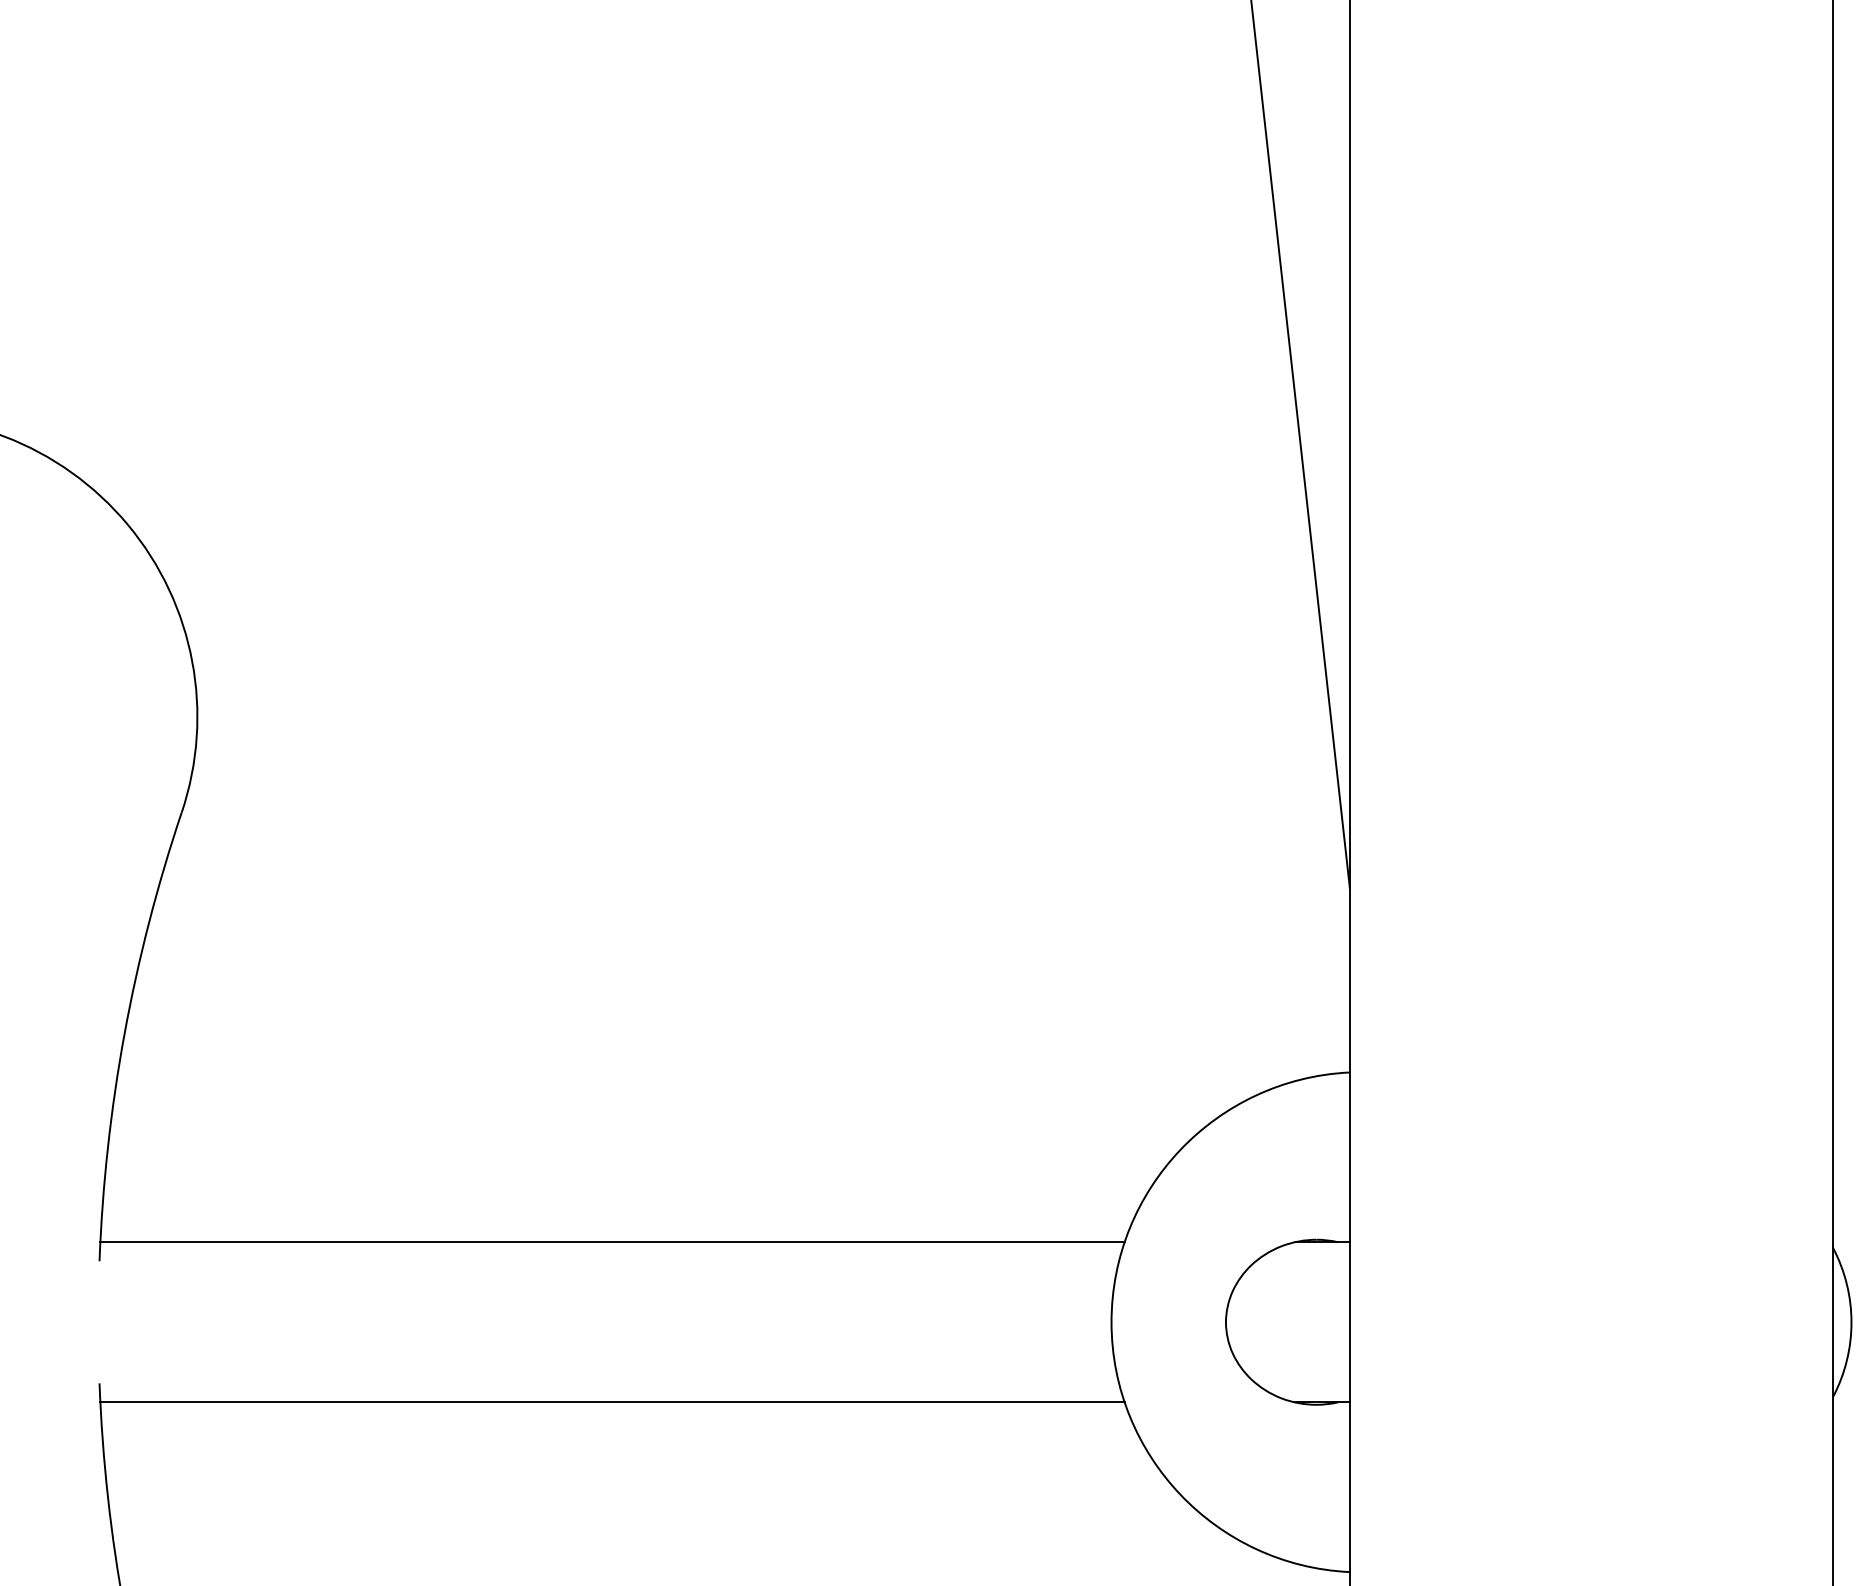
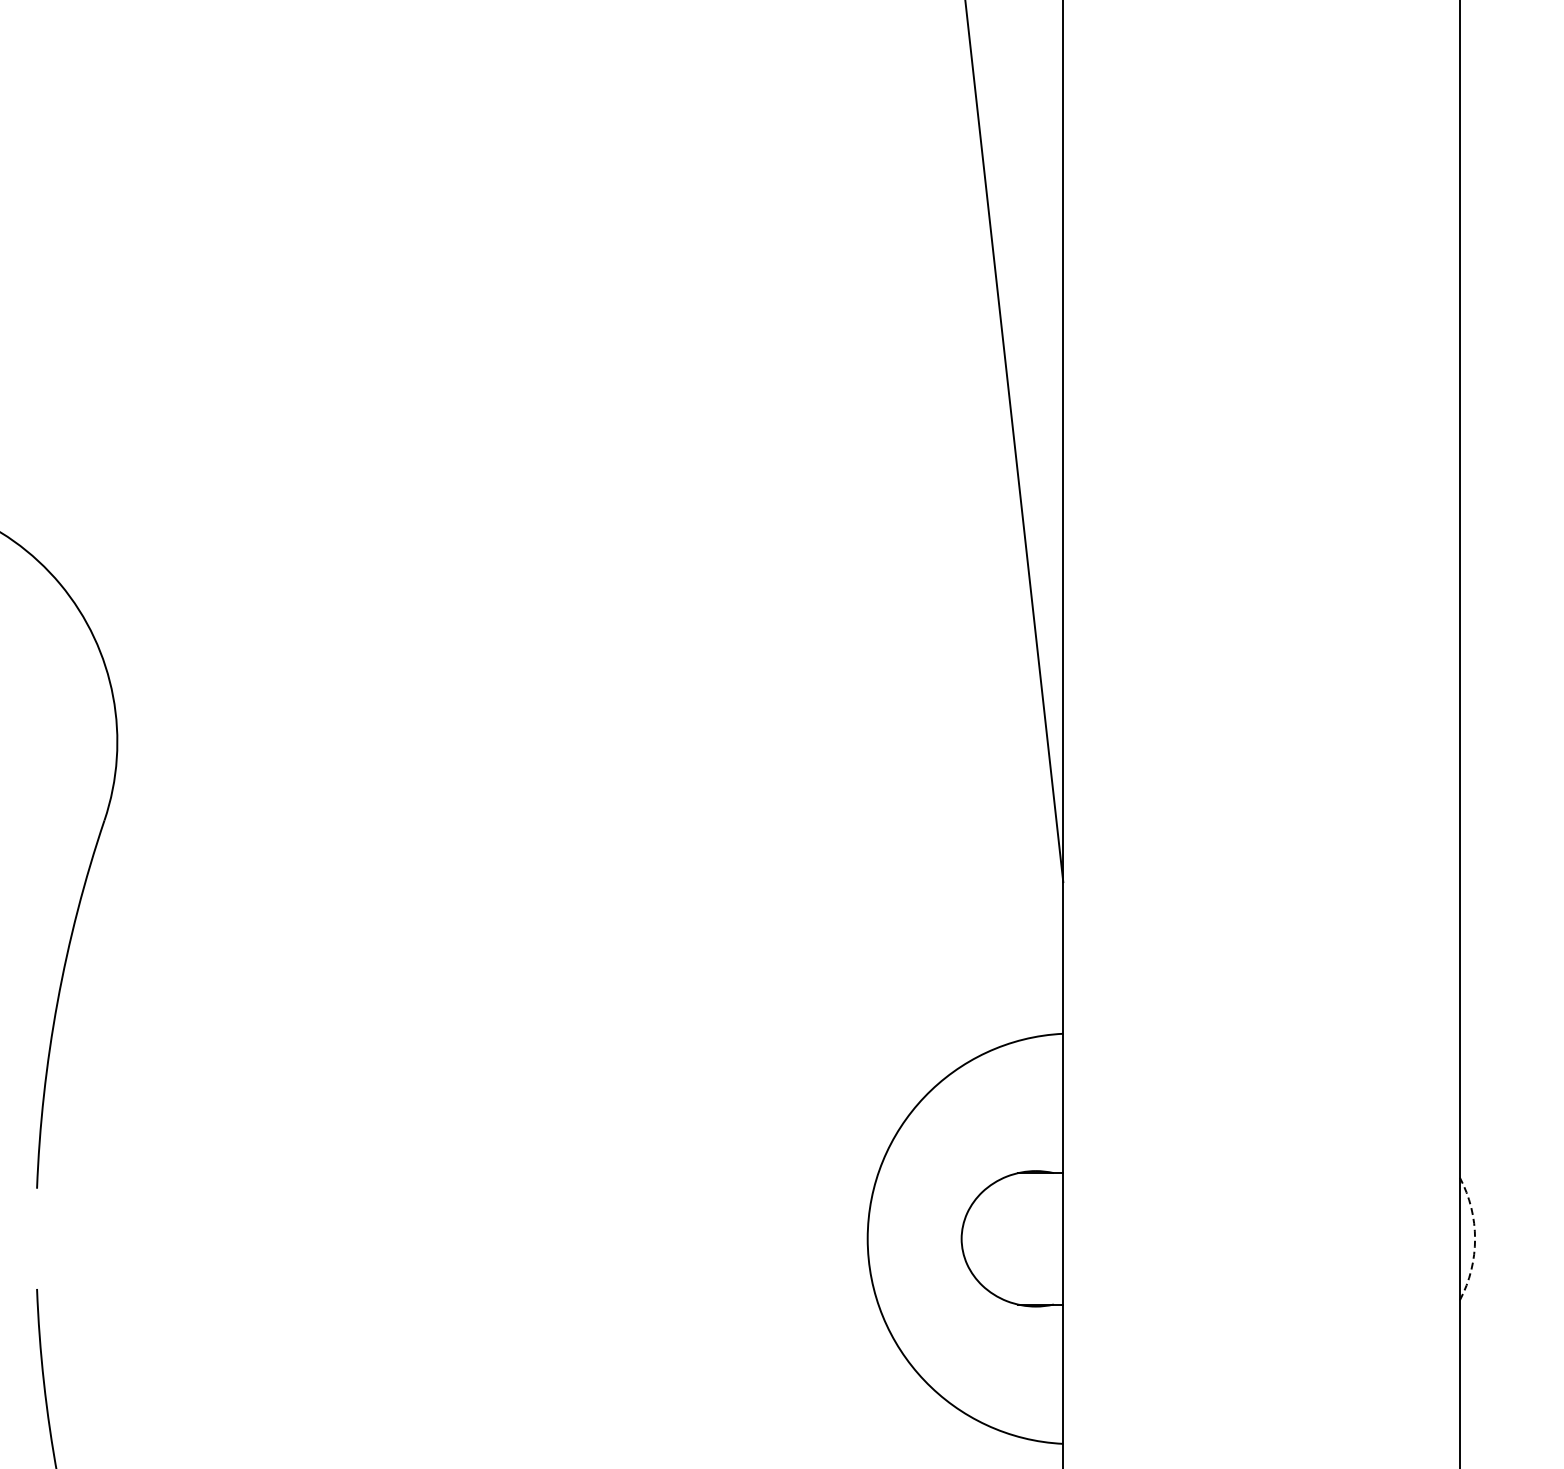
line: (611, 1242) -> (457, 1173), removed
arc: (1852, 1323) -> (1475, 1239), solid -> dashed
line: (611, 1402) -> (457, 1304), removed

